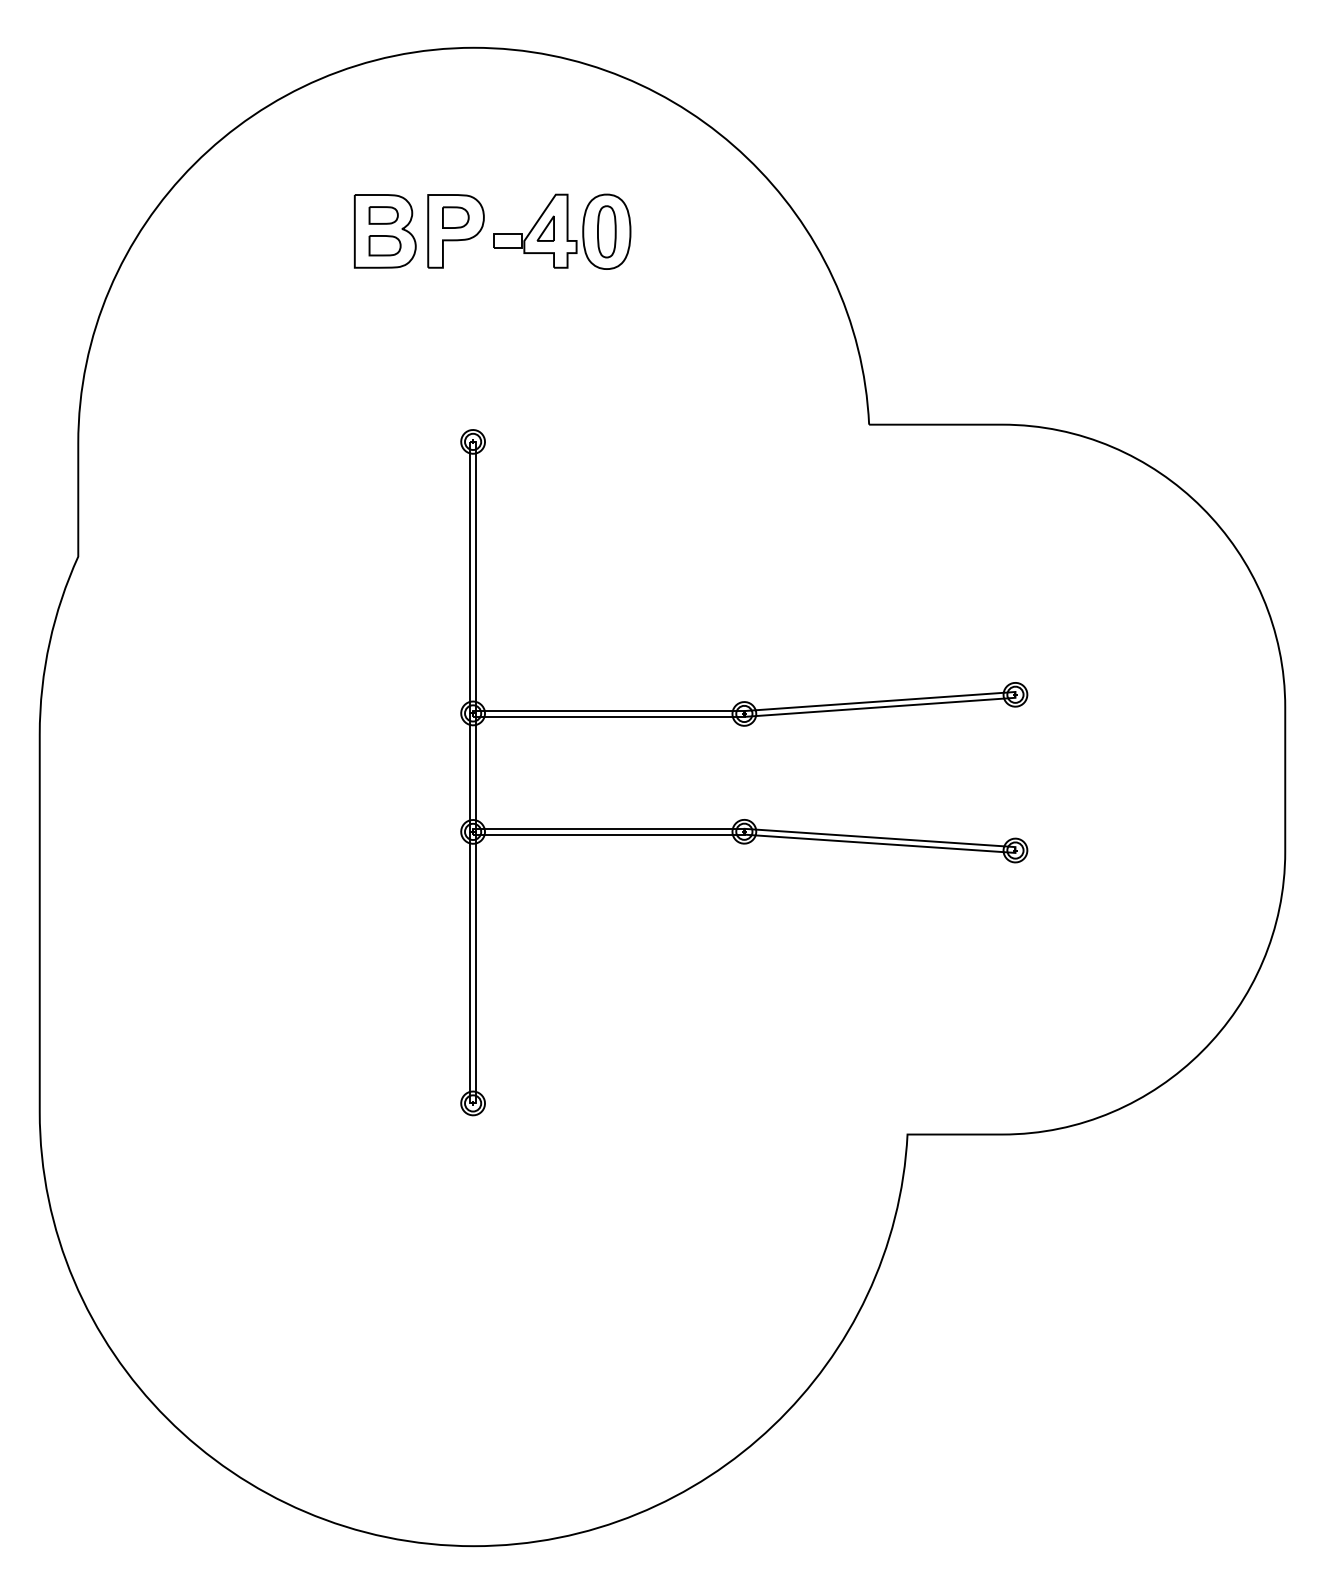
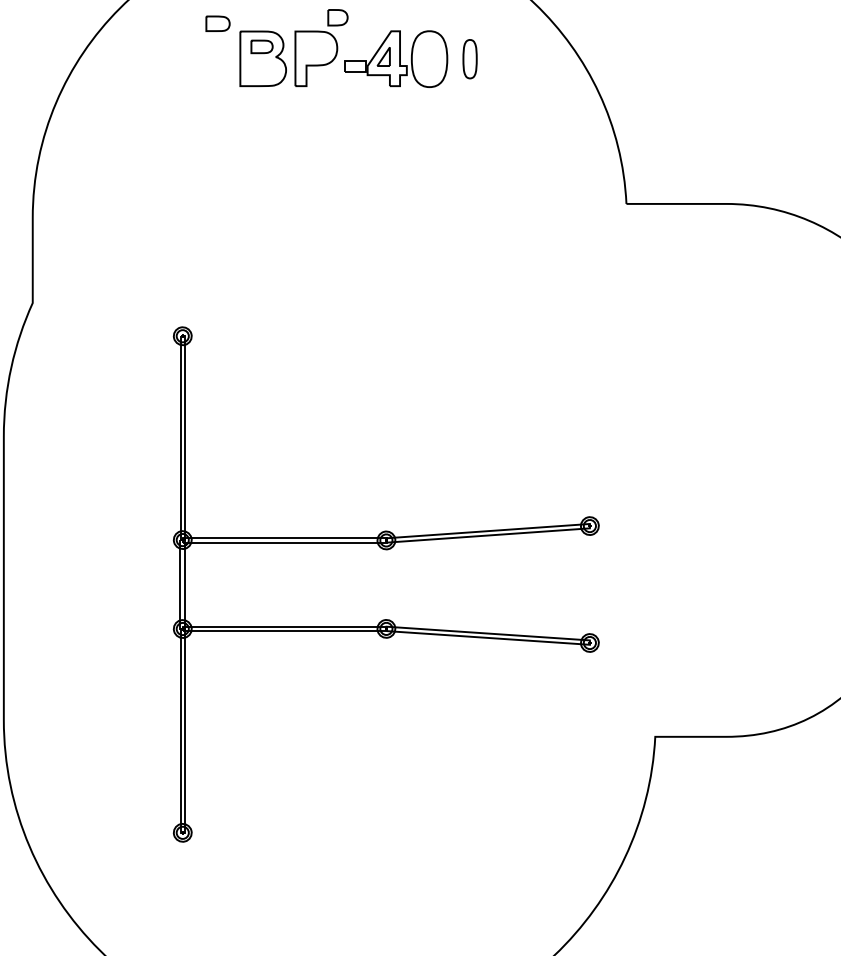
part: (455, 217) -> (337, 17), moved
part: (606, 231) -> (469, 58), moved
part: (384, 245) -> (217, 23), moved
part: (744, 726) -> (386, 549), moved

